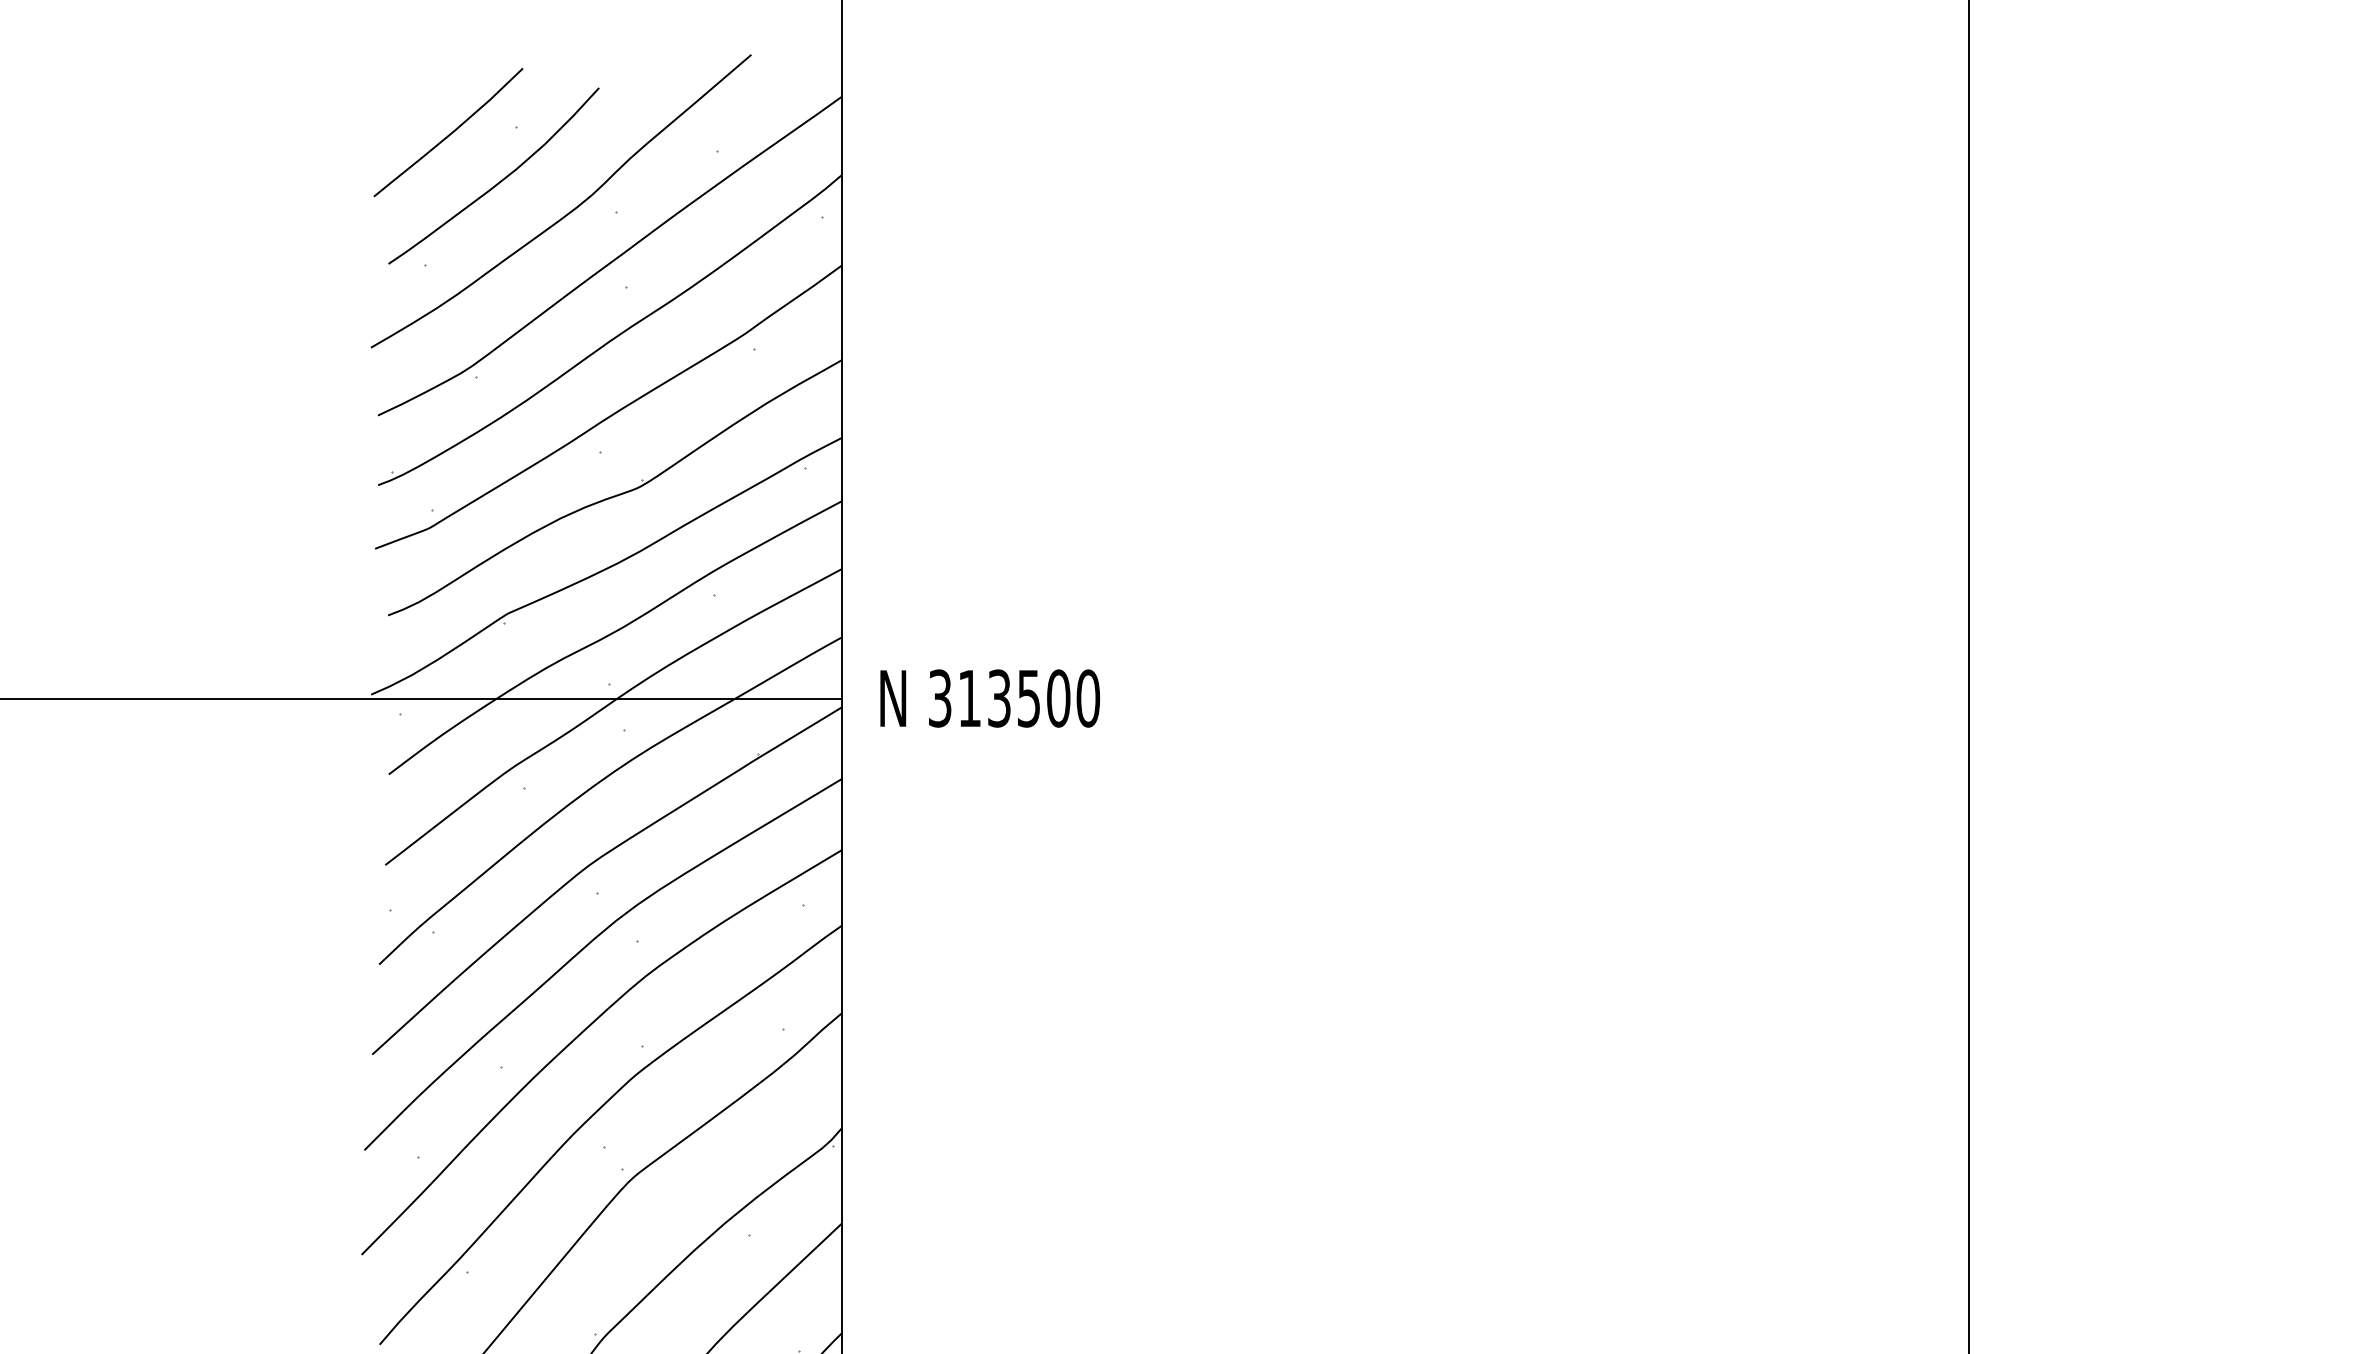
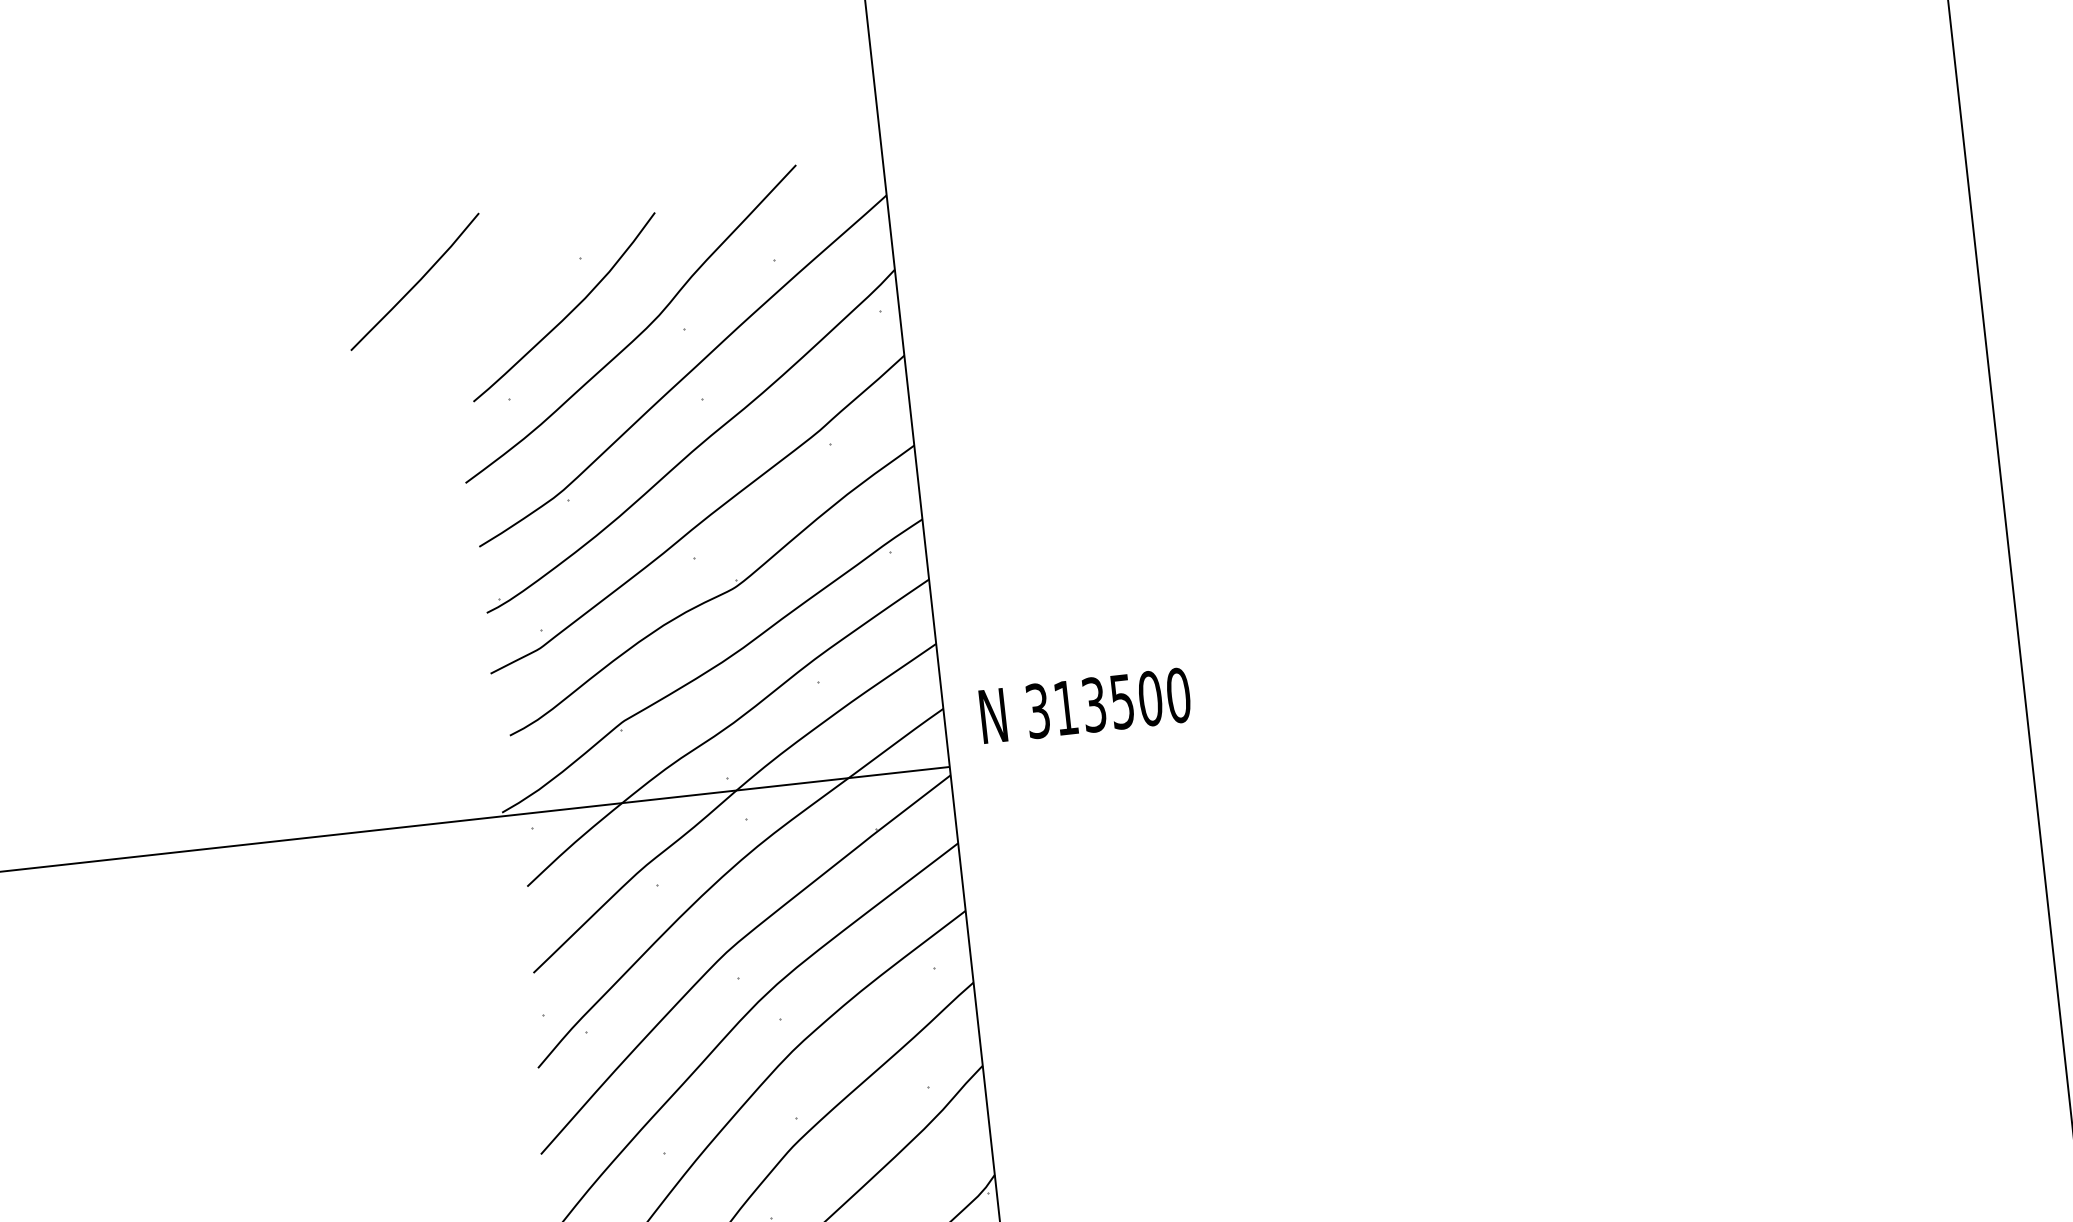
curve: (449, 133) -> (416, 282), moved
text: (990, 698) -> (1085, 705), moved

